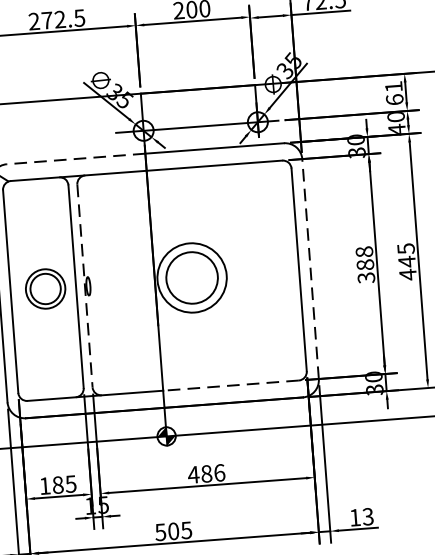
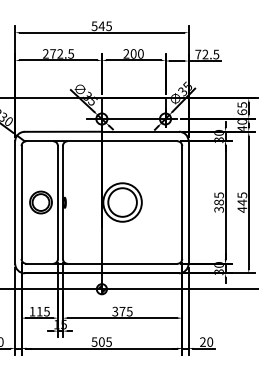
text: (394, 85) -> (242, 104), 61 -> 65
line: (76, 158) -> (63, 131), dashed -> solid
text: (363, 252) -> (218, 195), 388 -> 385
line: (310, 269) -> (188, 202), dashed -> solid
line: (84, 287) -> (62, 203), dashed -> solid
line: (230, 385) -> (139, 263), dashed -> solid
text: (206, 473) -> (122, 311), 486 -> 375
text: (57, 484) -> (39, 311), 185 -> 115
text: (361, 516) -> (206, 341), 13 -> 20

